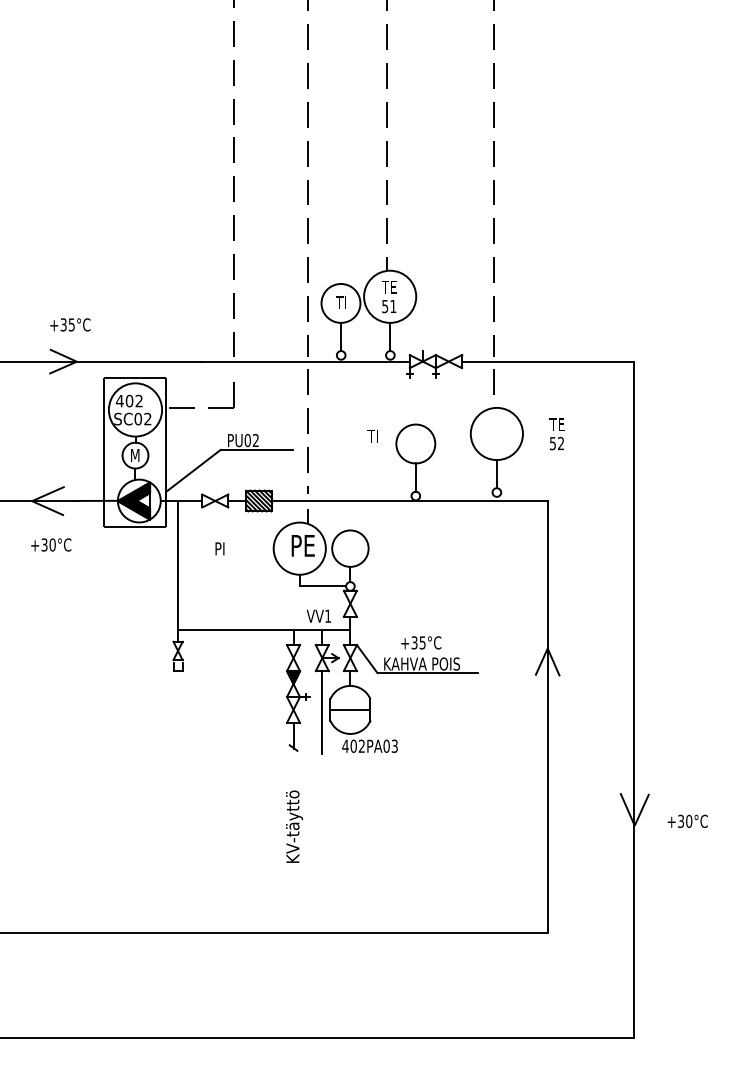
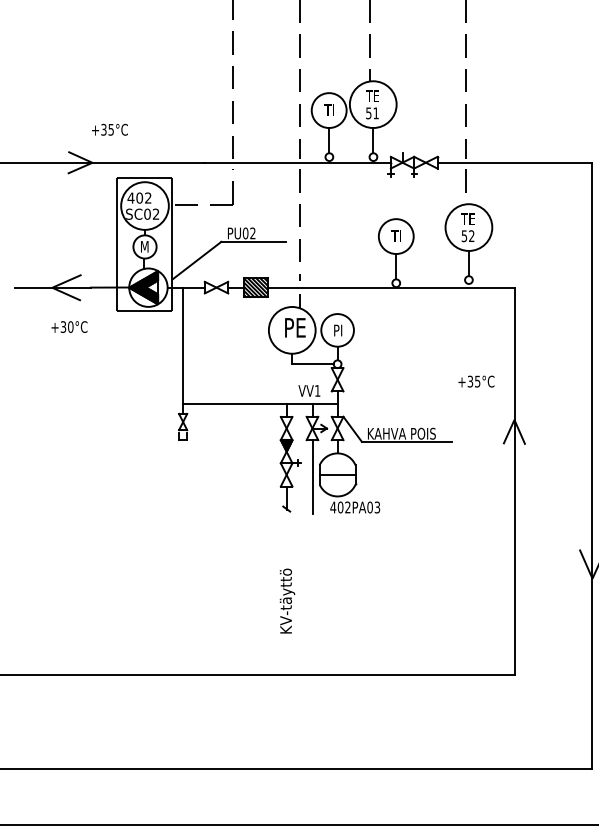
text: (70, 324) -> (110, 129), moved
text: (556, 434) -> (467, 228), moved
text: (372, 436) -> (395, 236), moved
text: (219, 548) -> (337, 330), moved
text: (421, 642) -> (476, 381), moved
text: (294, 826) -> (287, 600), moved

